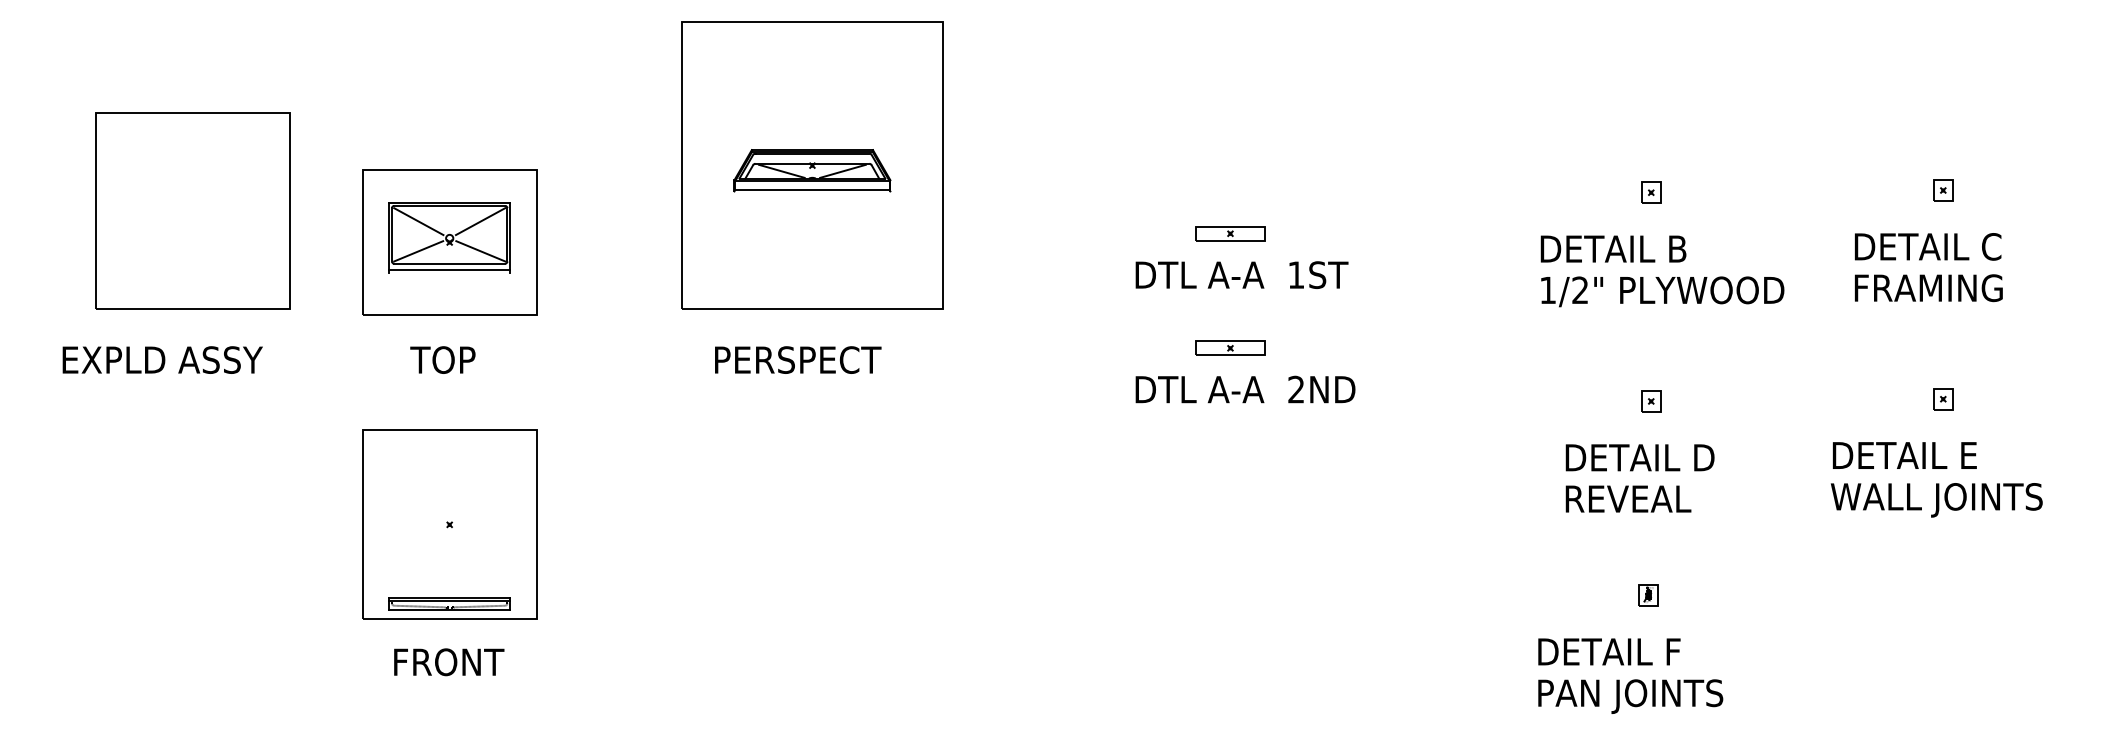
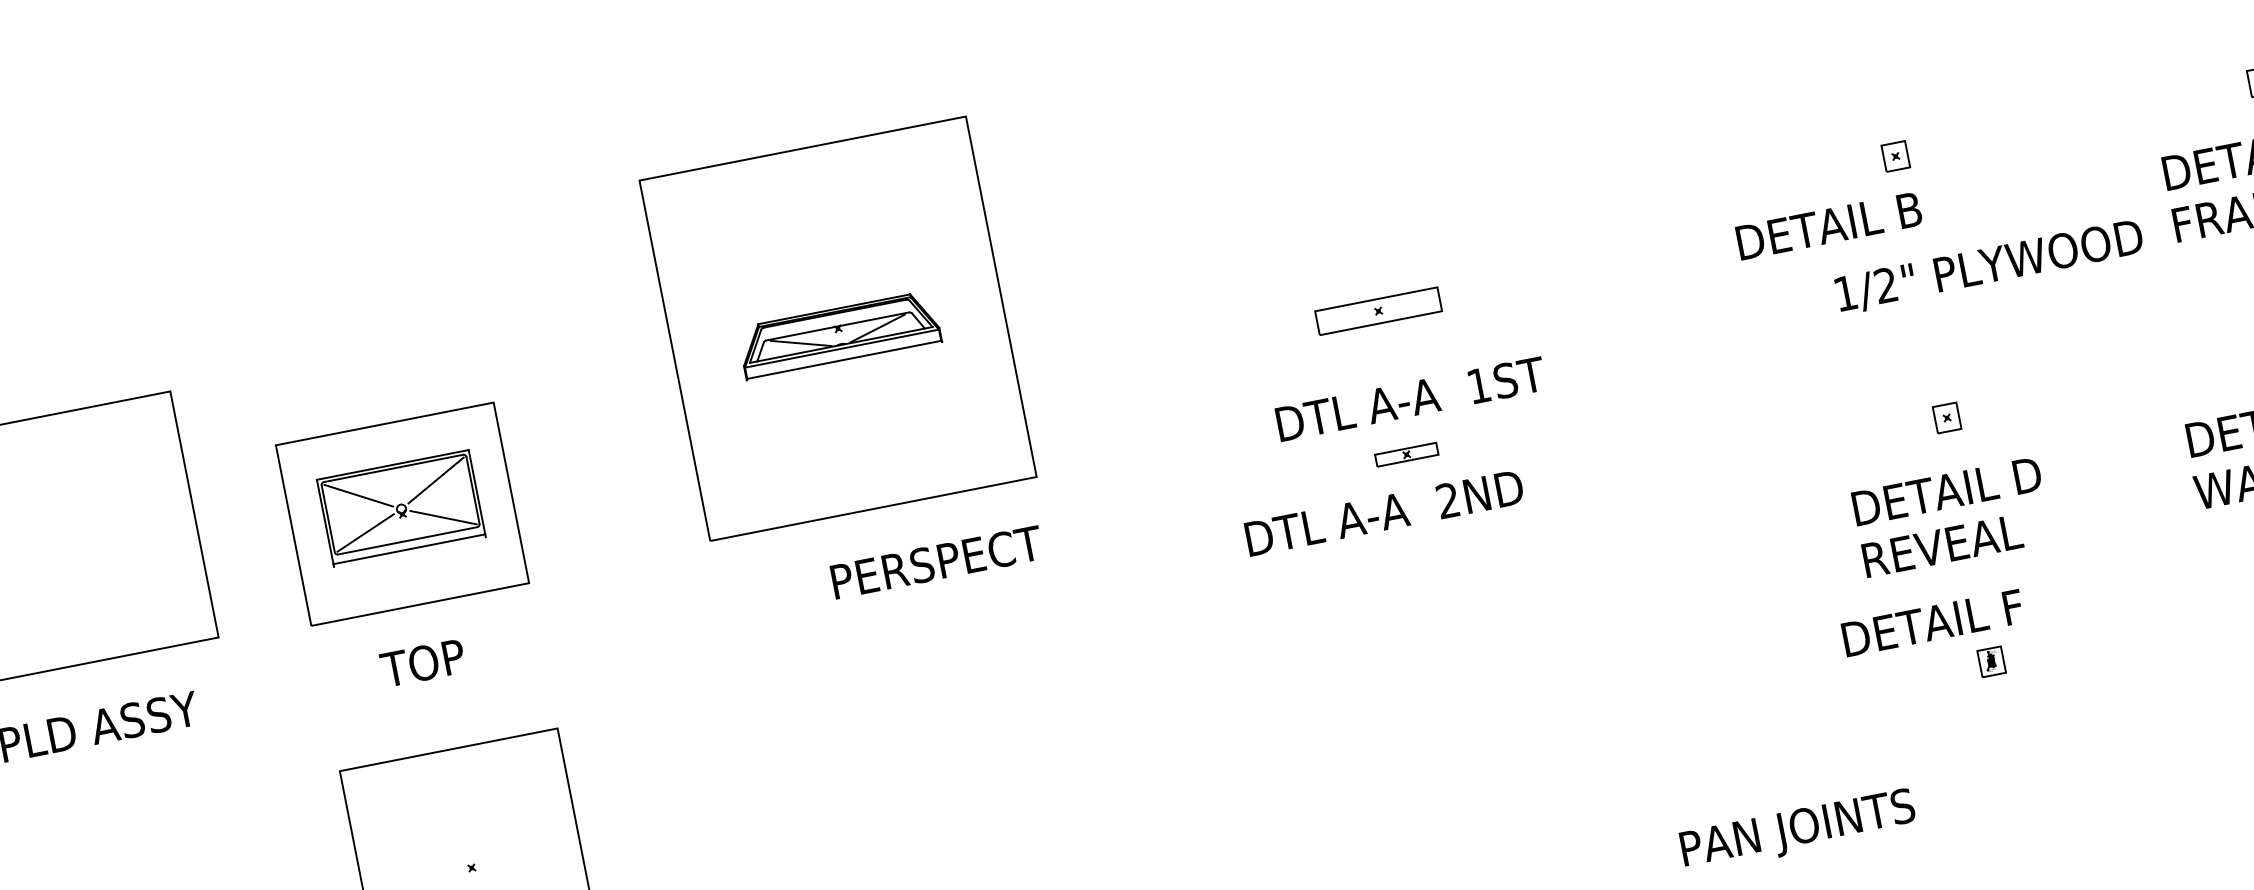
part: (1230, 233) -> (1378, 311), size x1.4
text: (1613, 248) -> (1828, 225), moved
text: (1241, 274) -> (1410, 398), moved
text: (1662, 291) -> (1989, 266), moved
part: (1230, 347) -> (1406, 453), size x0.7
text: (798, 359) -> (937, 561), moved
text: (1245, 389) -> (1384, 512), moved
text: (1609, 651) -> (1932, 622), moved
text: (1630, 696) -> (1798, 831), moved

